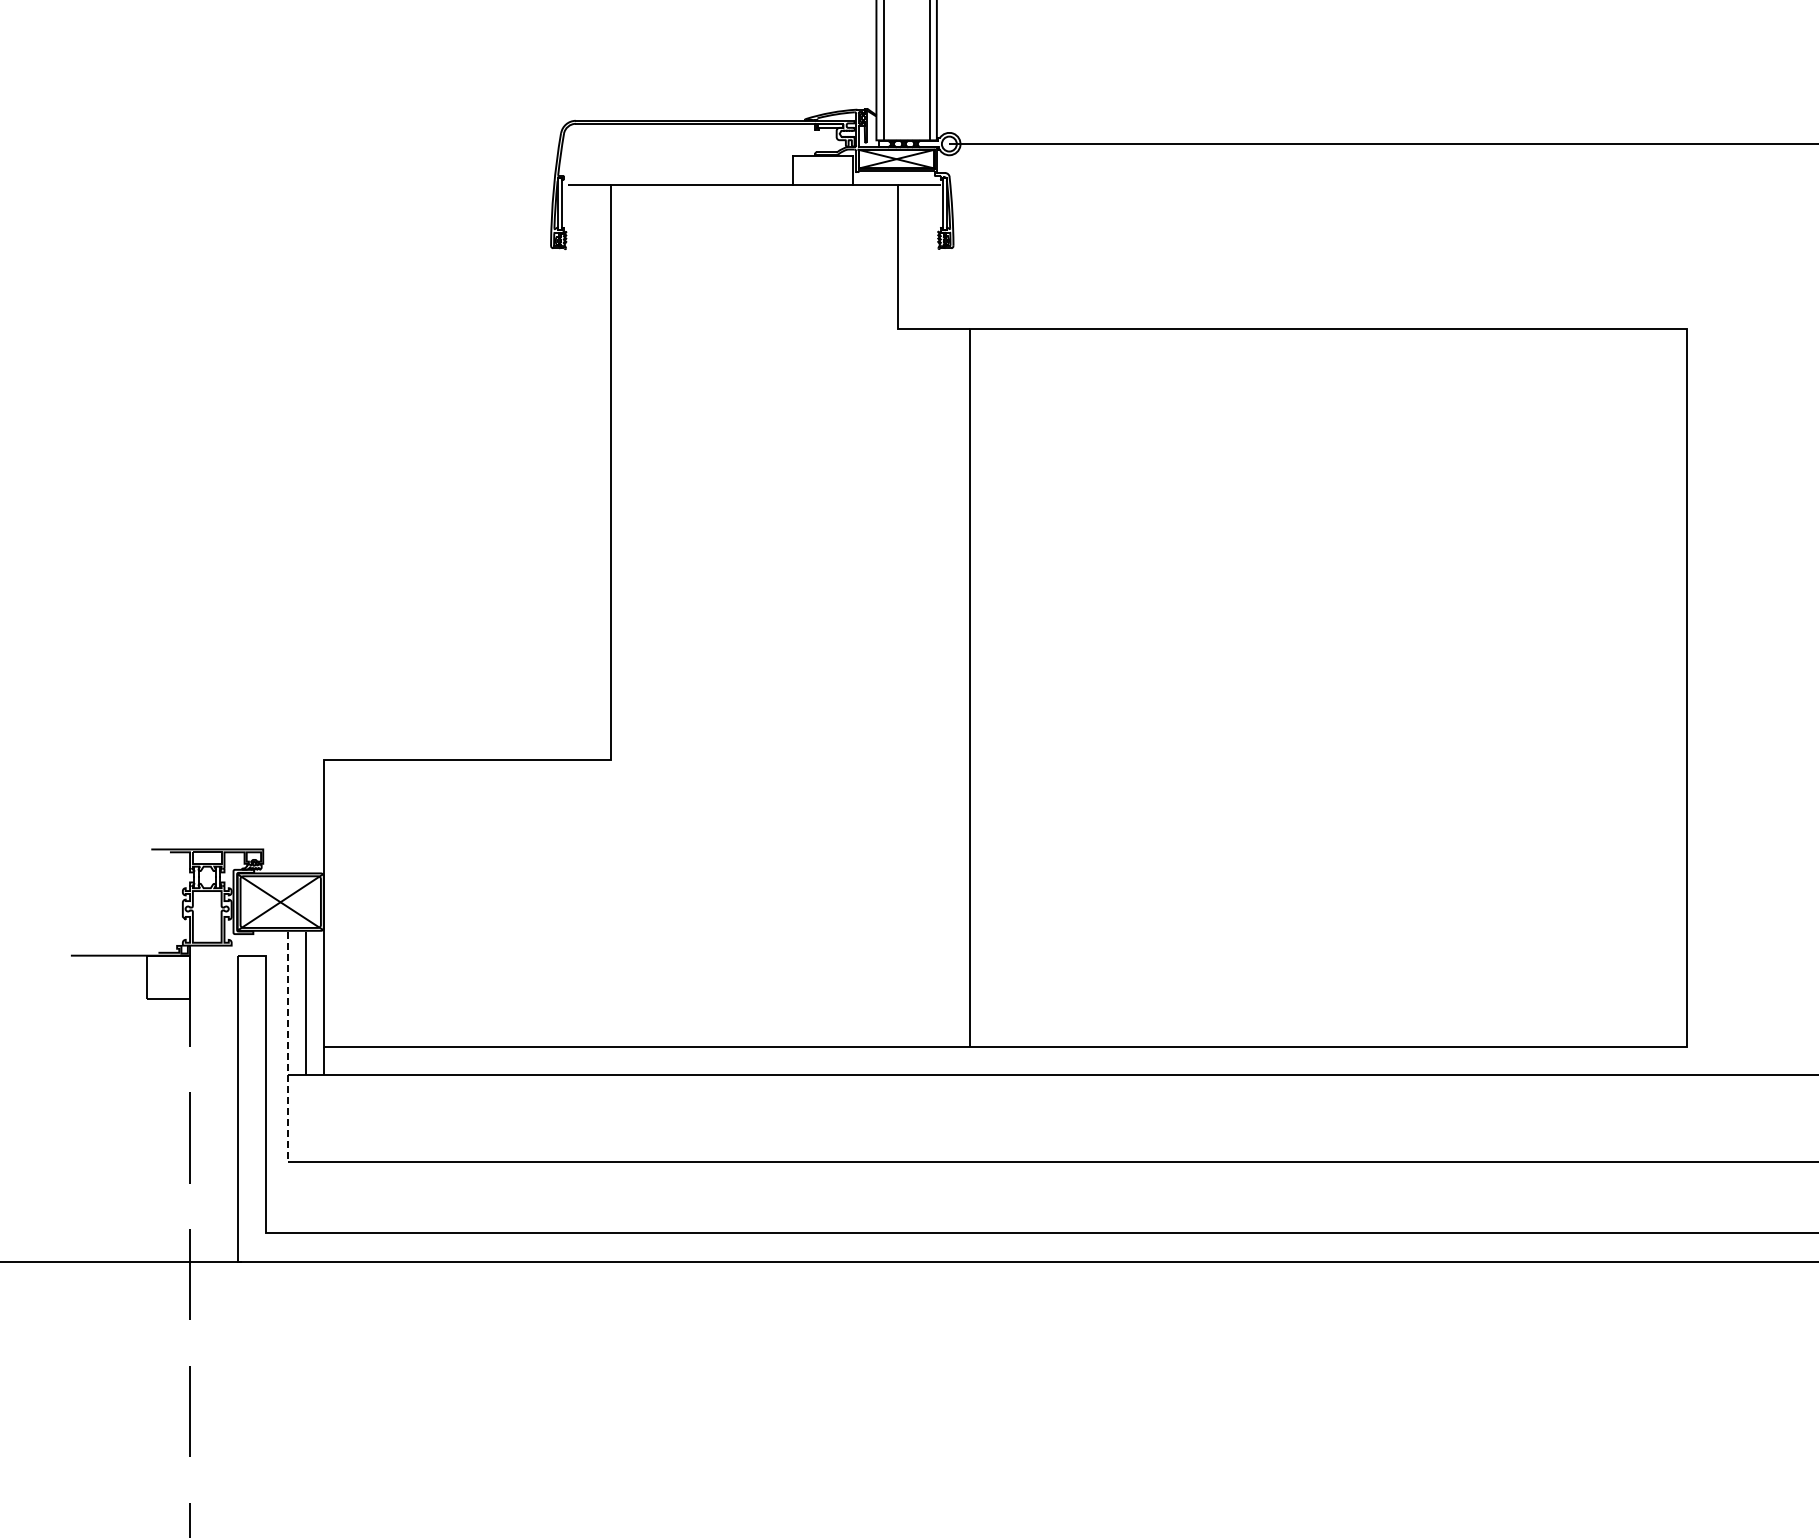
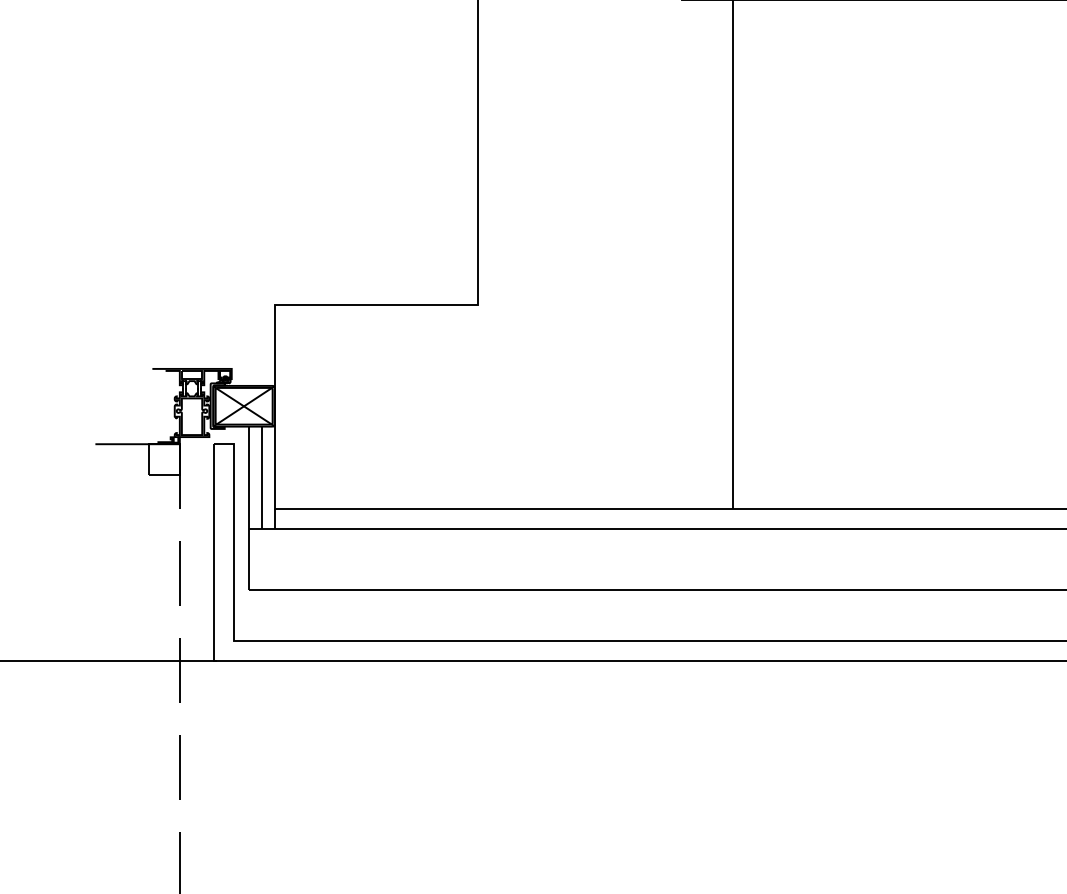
line: (287, 1046) -> (248, 508), dashed -> solid

